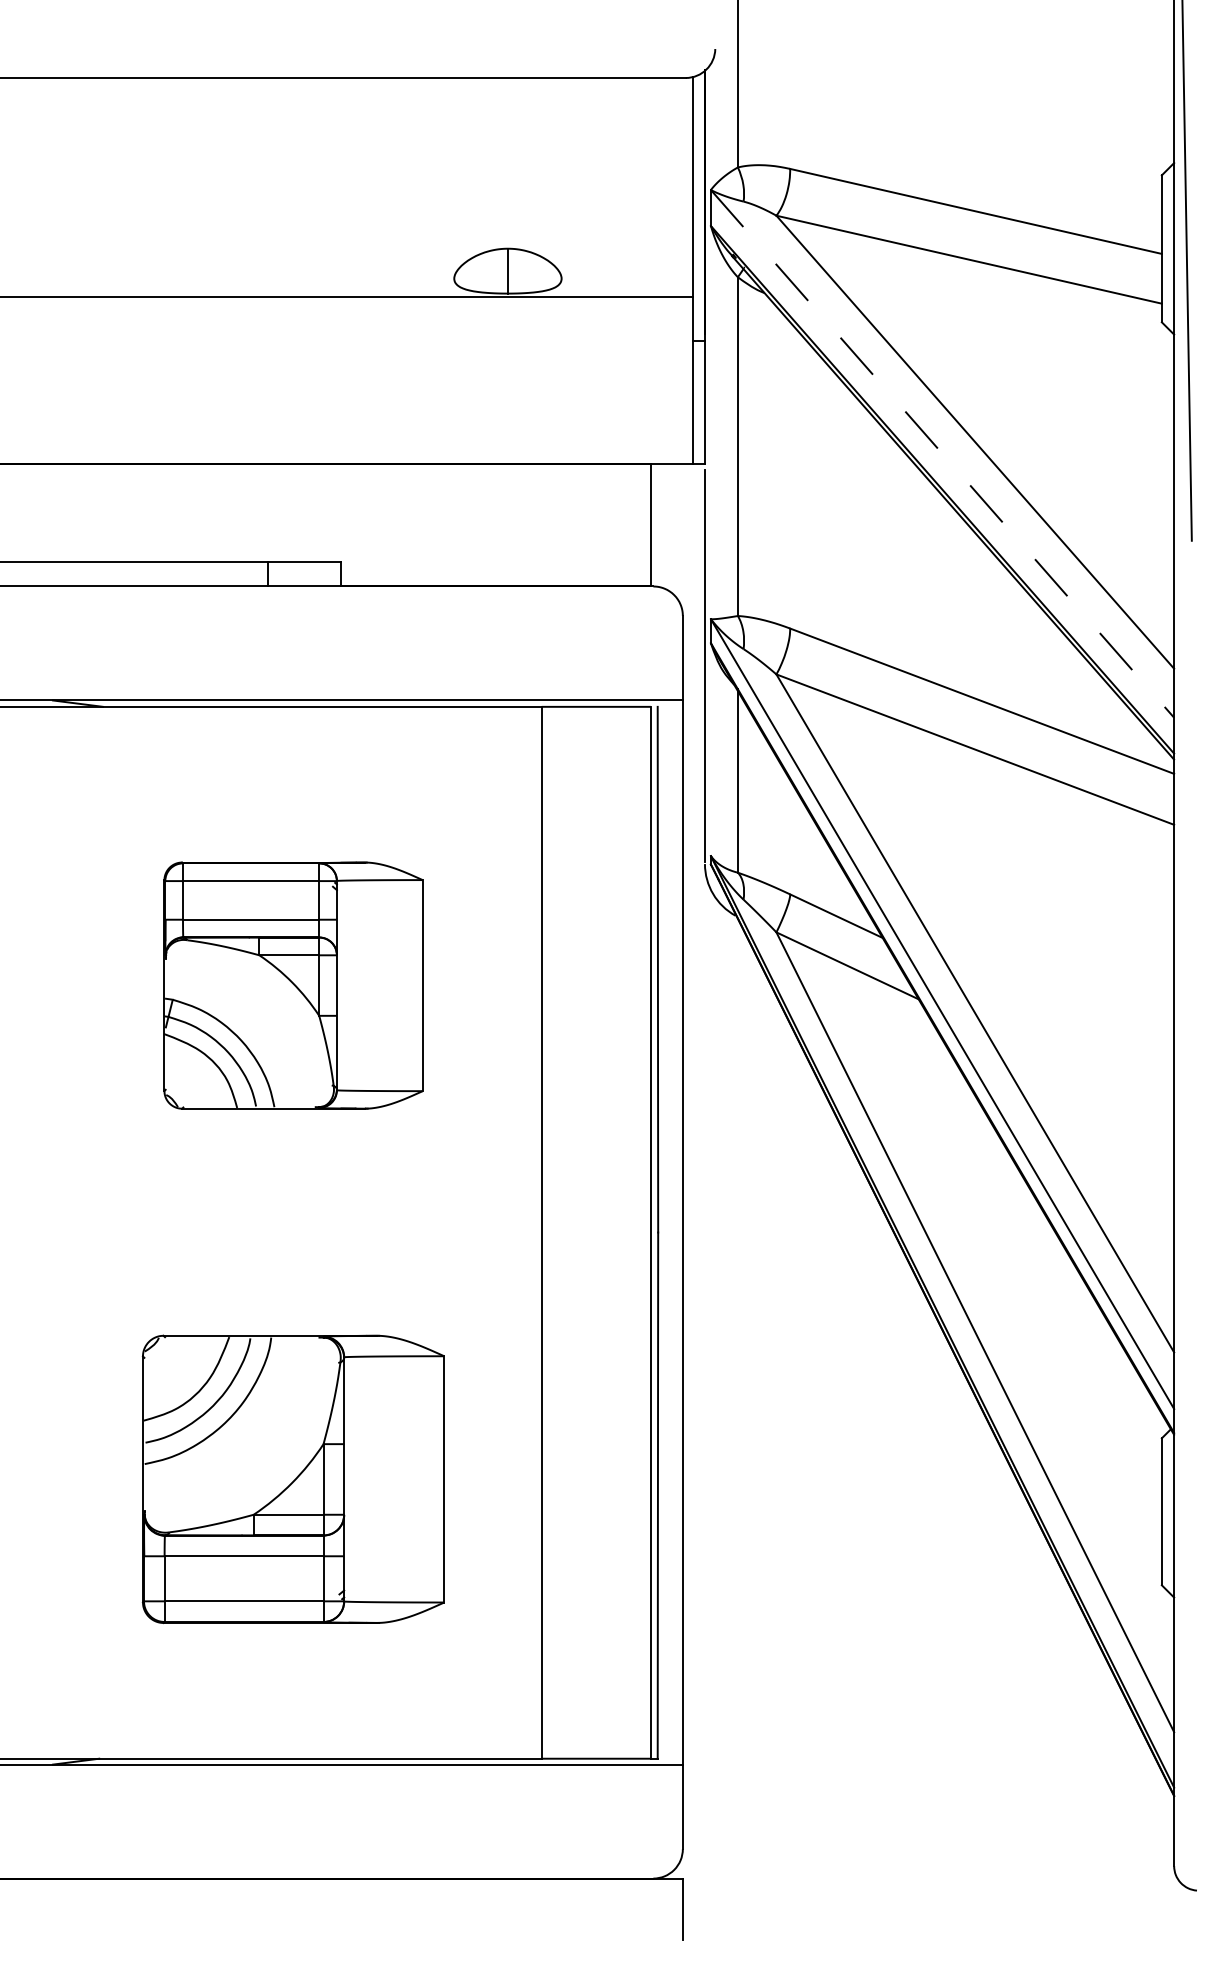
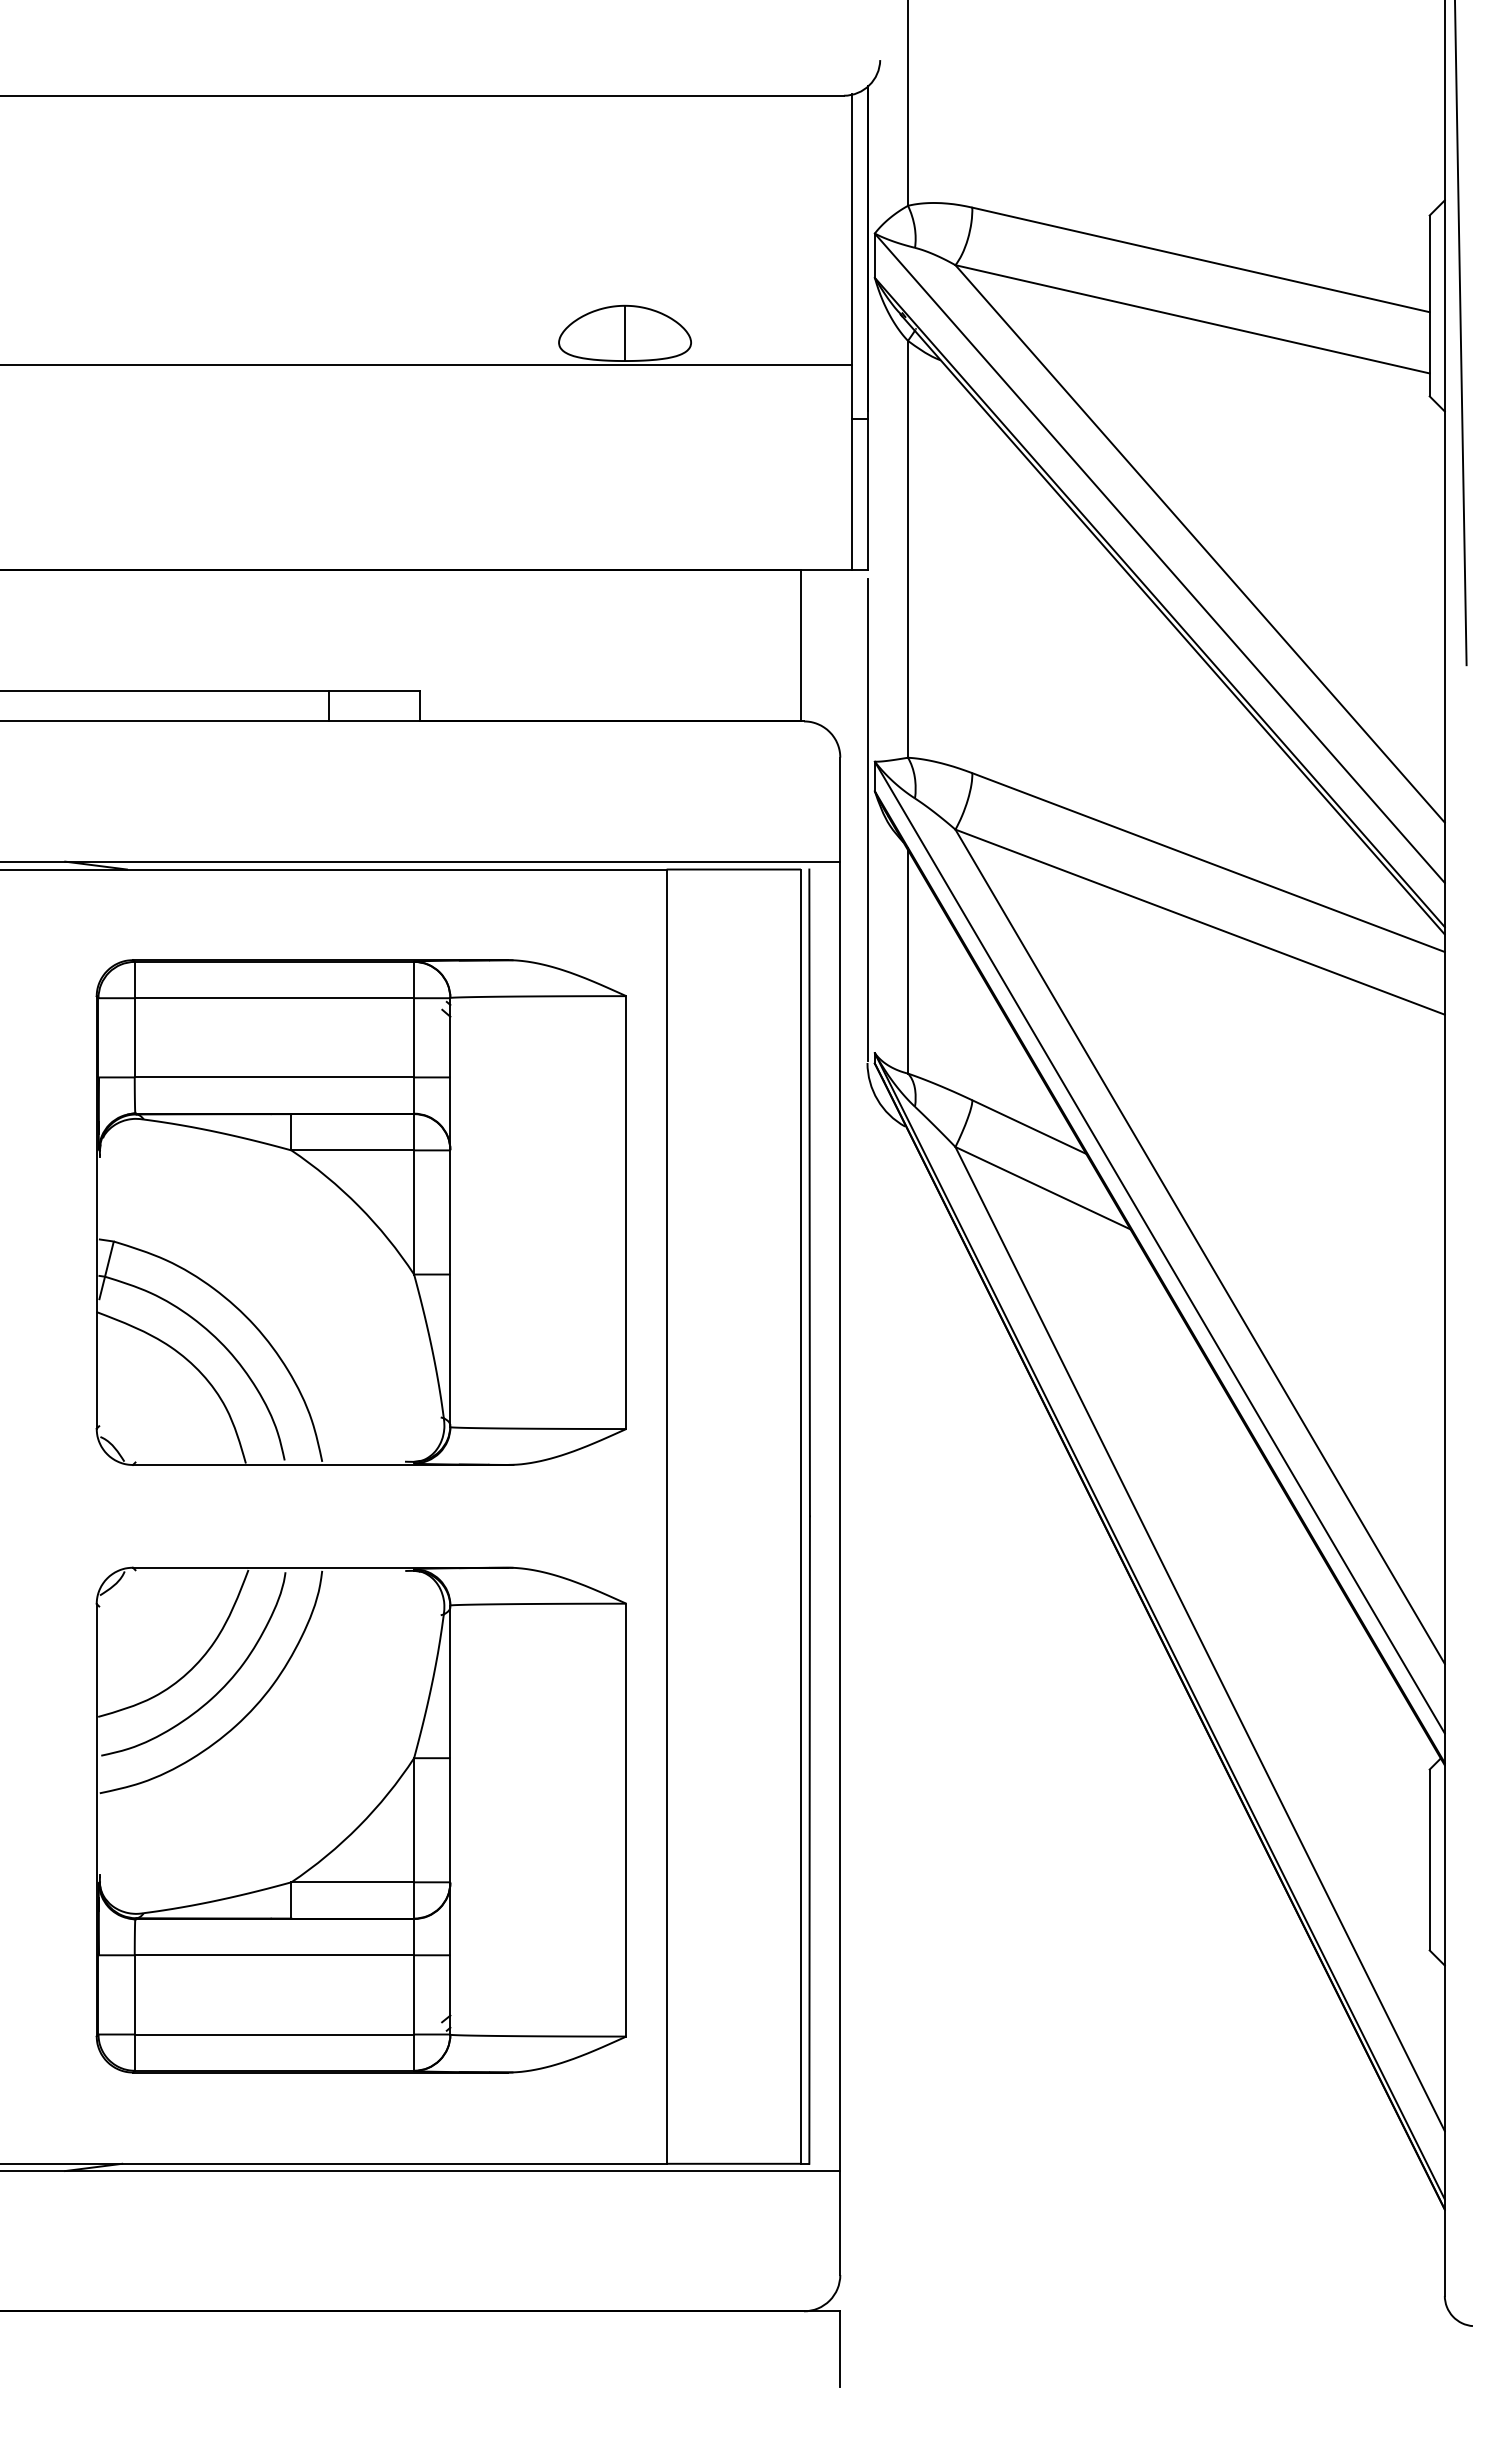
line: (943, 454) -> (1160, 558), dashed -> solid
part: (292, 985) -> (360, 1212), size x1.67
part: (292, 1478) -> (360, 1819), size x1.43

